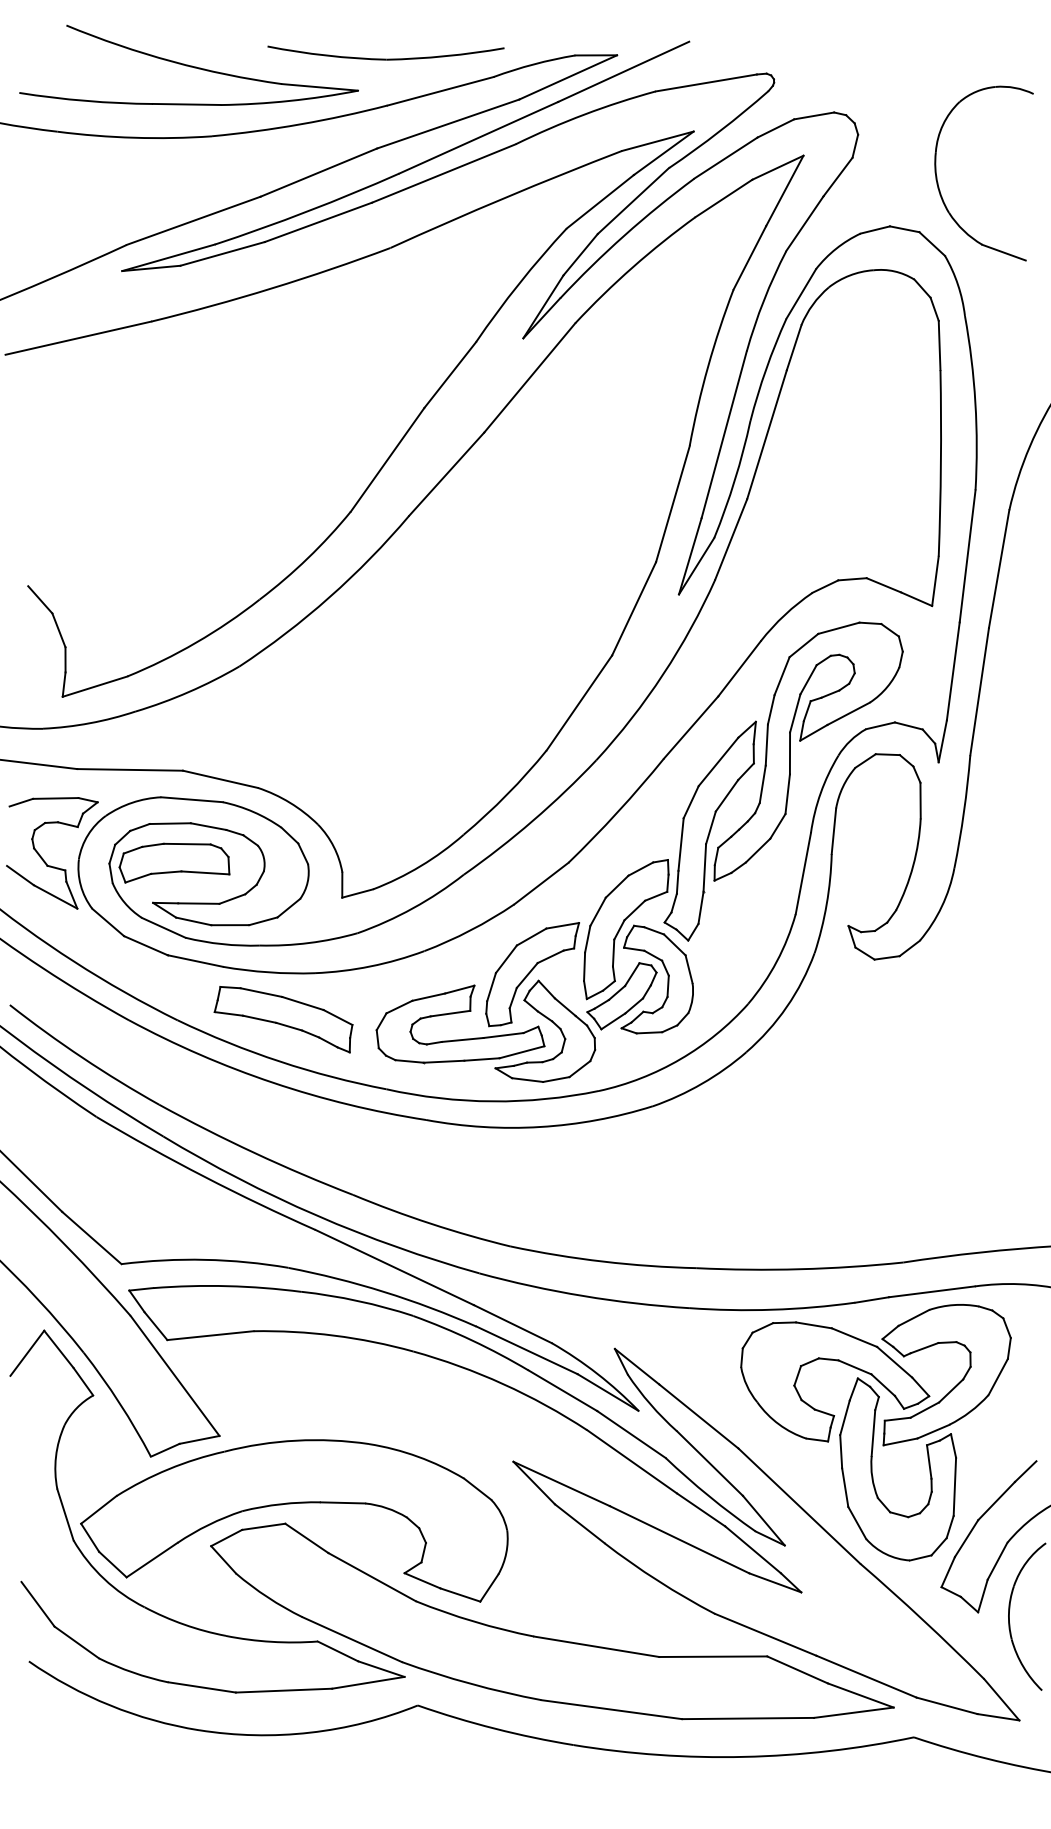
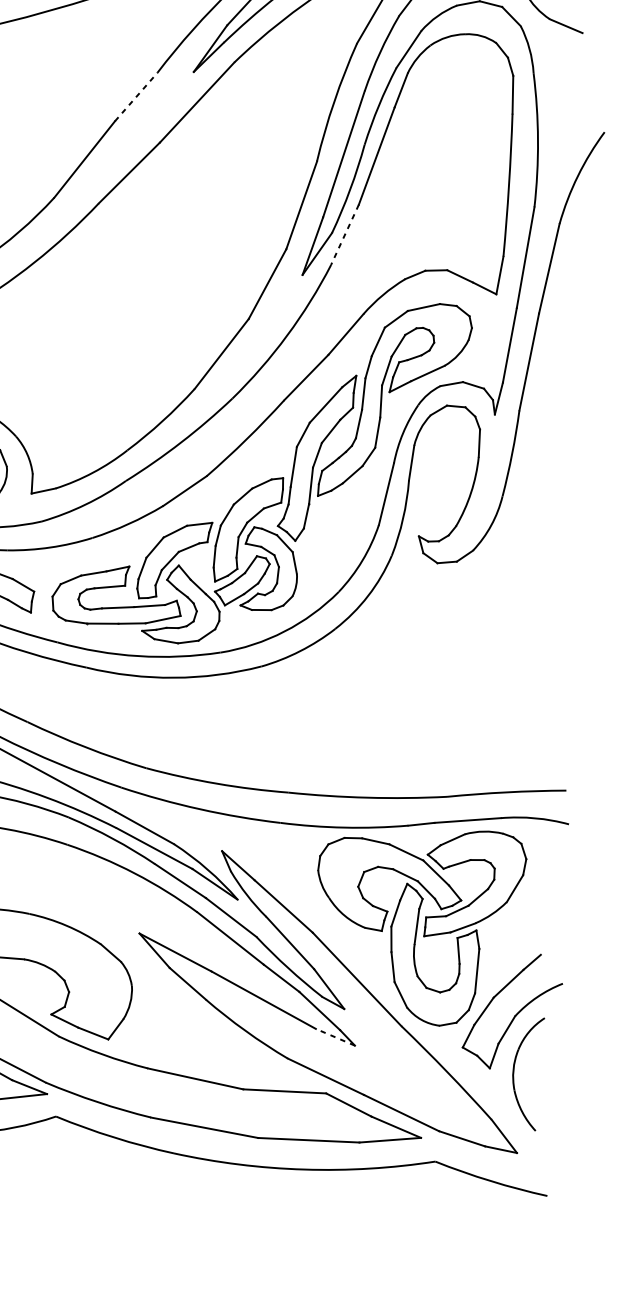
line: (450, 375) -> (136, 97), solid -> dashed
line: (731, 539) -> (345, 234), solid -> dashed
line: (775, 1582) -> (335, 1037), solid -> dashed

